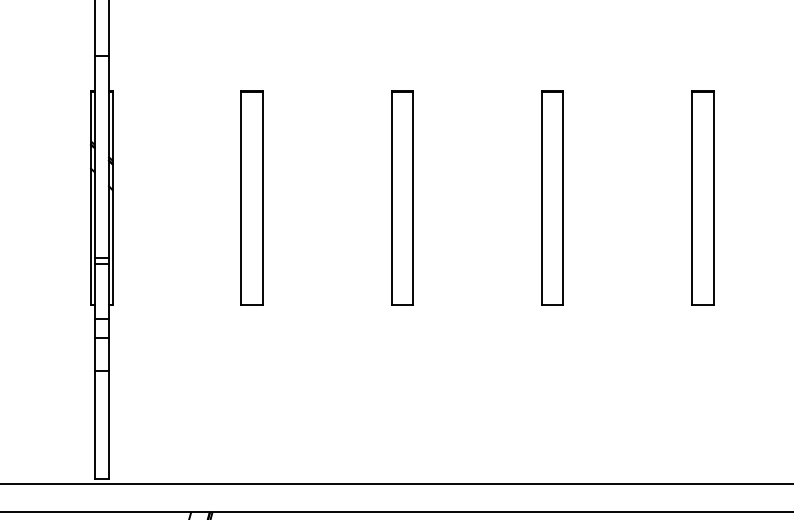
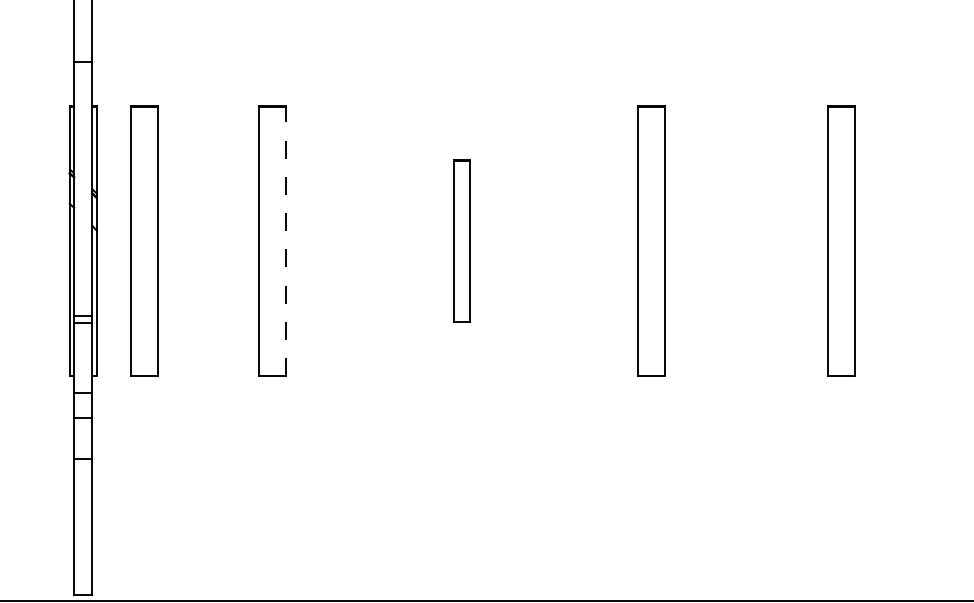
part: (150, 197) -> (144, 239), added
line: (262, 197) -> (285, 239), solid -> dashed
part: (402, 197) -> (462, 239), size x0.6

